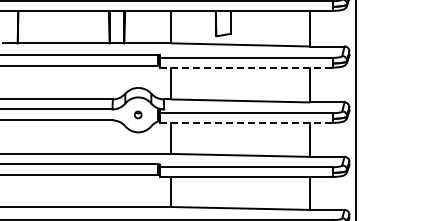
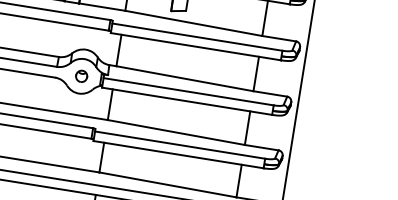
line: (246, 67) -> (195, 46), dashed -> solid
part: (137, 114) -> (80, 75), size x1.67
line: (246, 122) -> (187, 100), dashed -> solid

